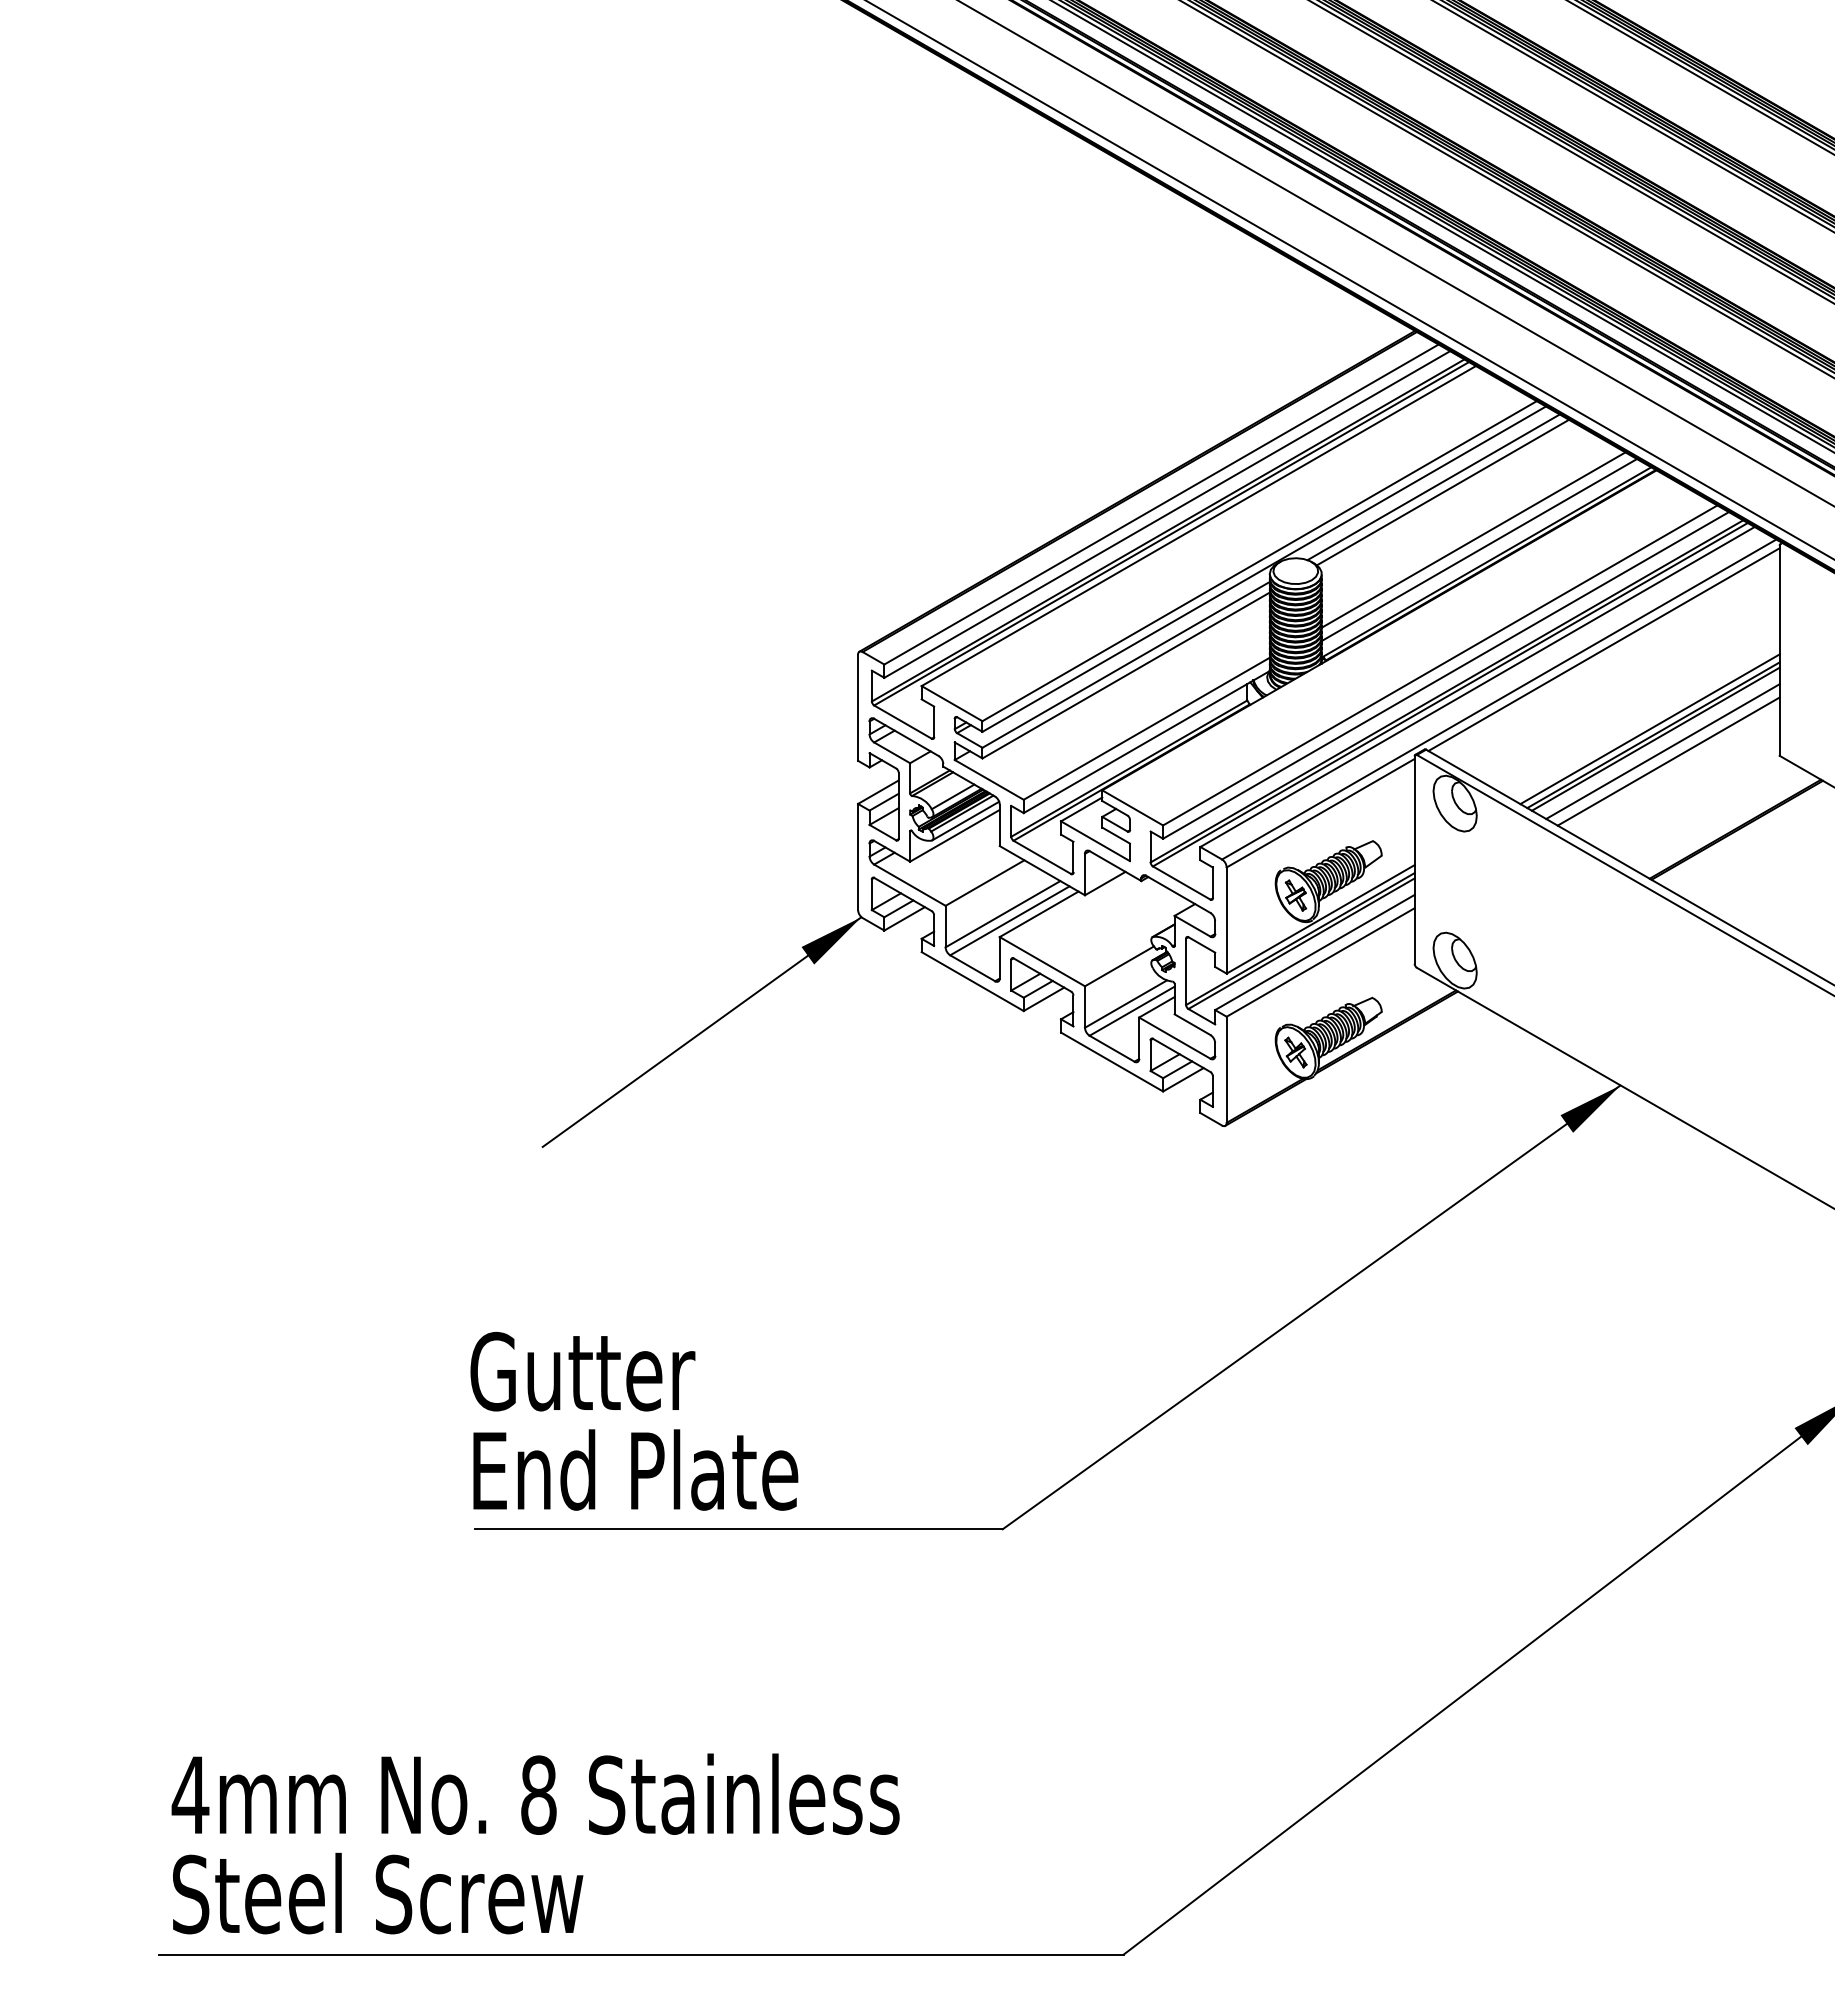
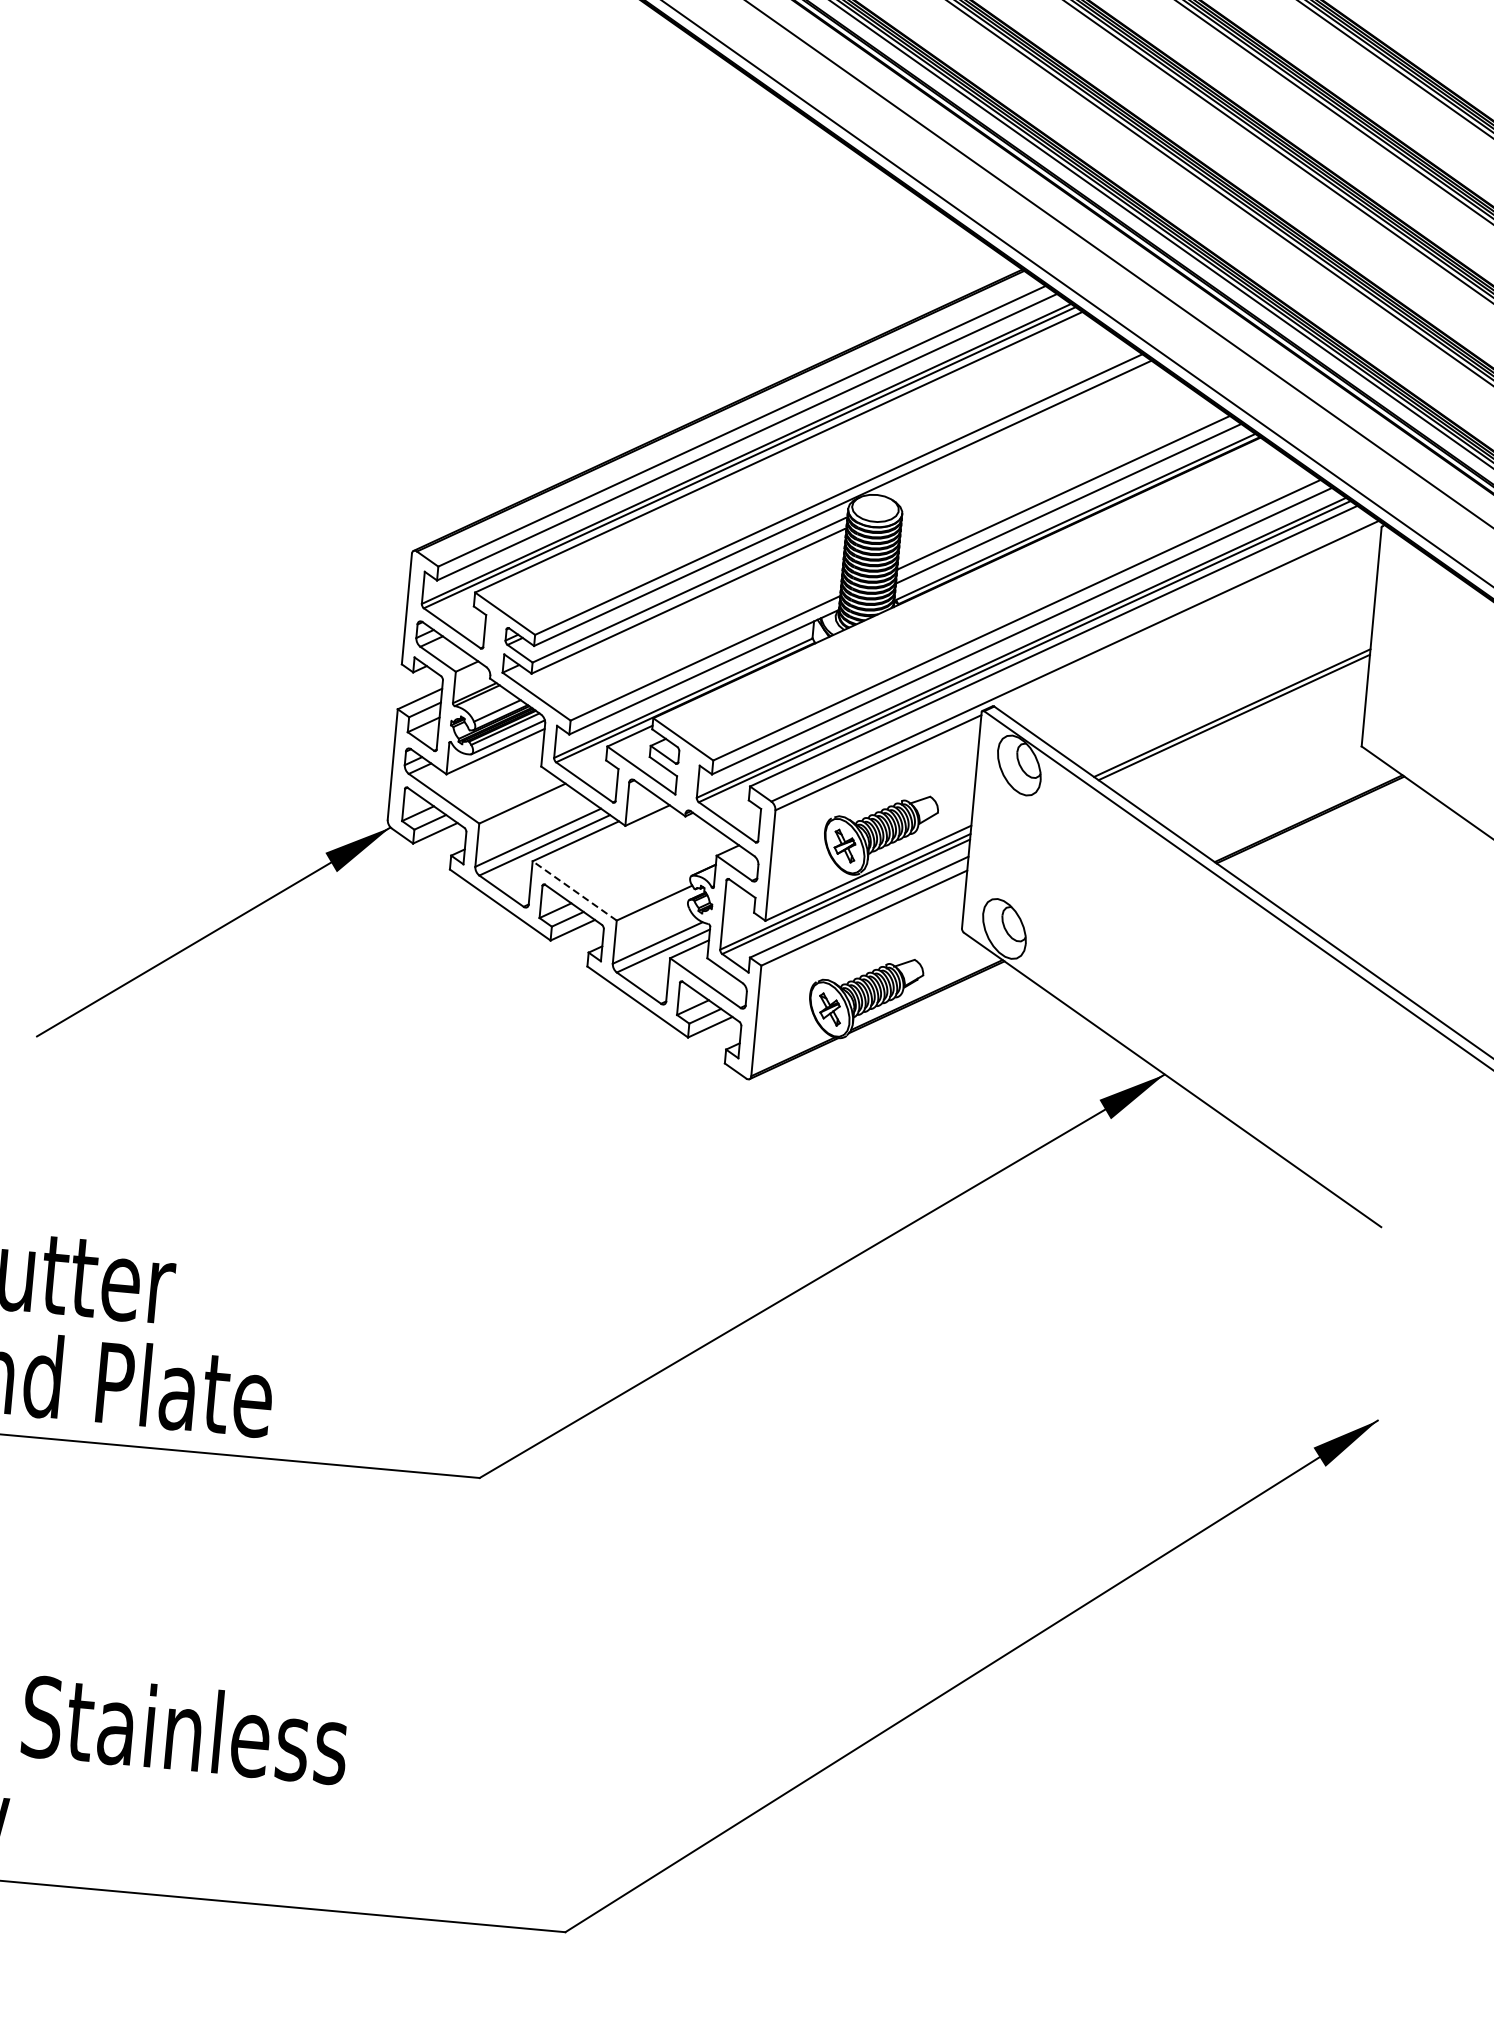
line: (1433, 487) -> (1026, 434), removed
line: (1442, 492) -> (1035, 440), removed
line: (1603, 649) -> (1188, 619), removed
line: (1649, 729) -> (1228, 706), removed
line: (1662, 751) -> (1240, 730), removed
line: (1668, 761) -> (1245, 741), removed
line: (1041, 961) -> (573, 890), solid -> dashed

